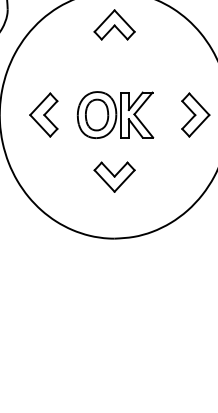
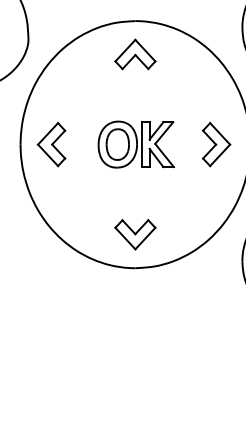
part: (43, 114) -> (51, 144), moved
part: (114, 176) -> (135, 234), moved

